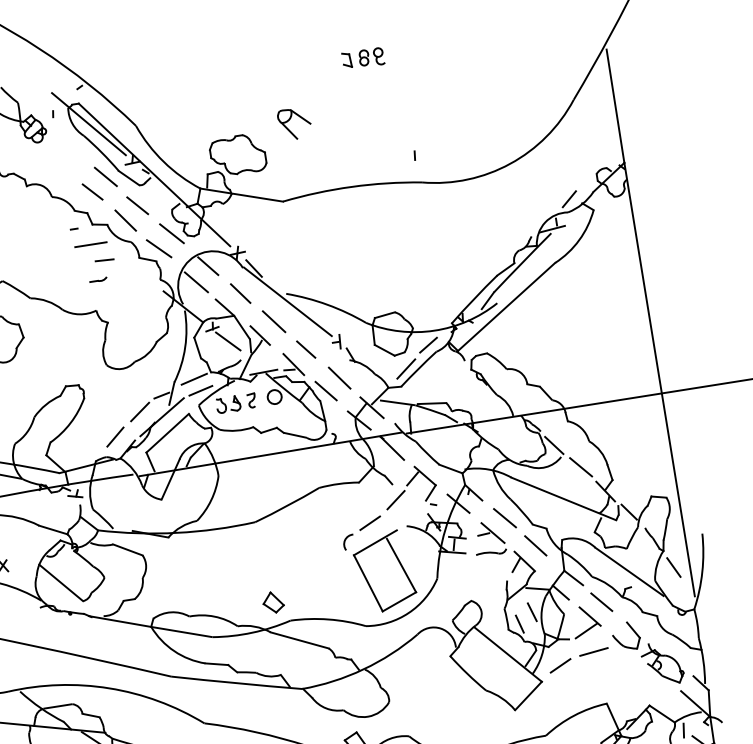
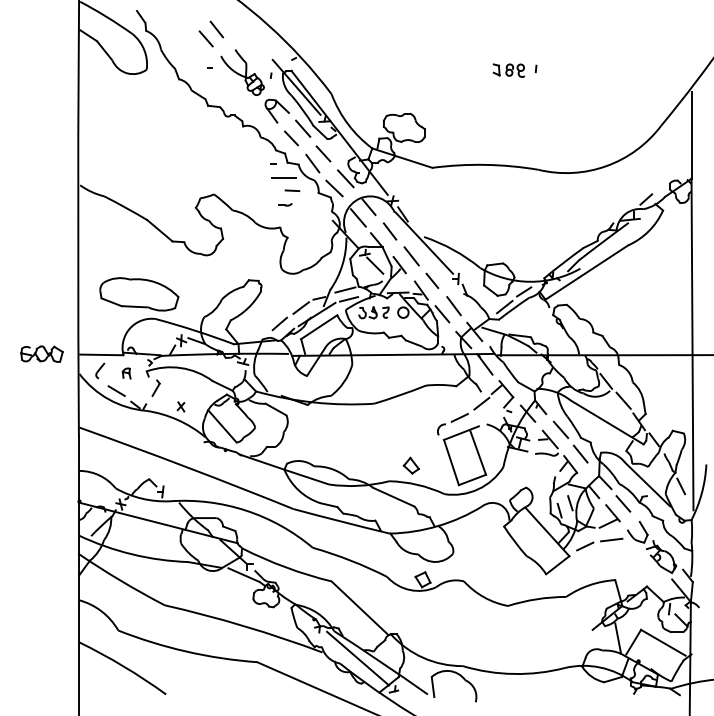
part: (293, 123) -> (276, 110), moved
line: (413, 155) -> (535, 68), moved
part: (272, 602) -> (410, 465), moved

